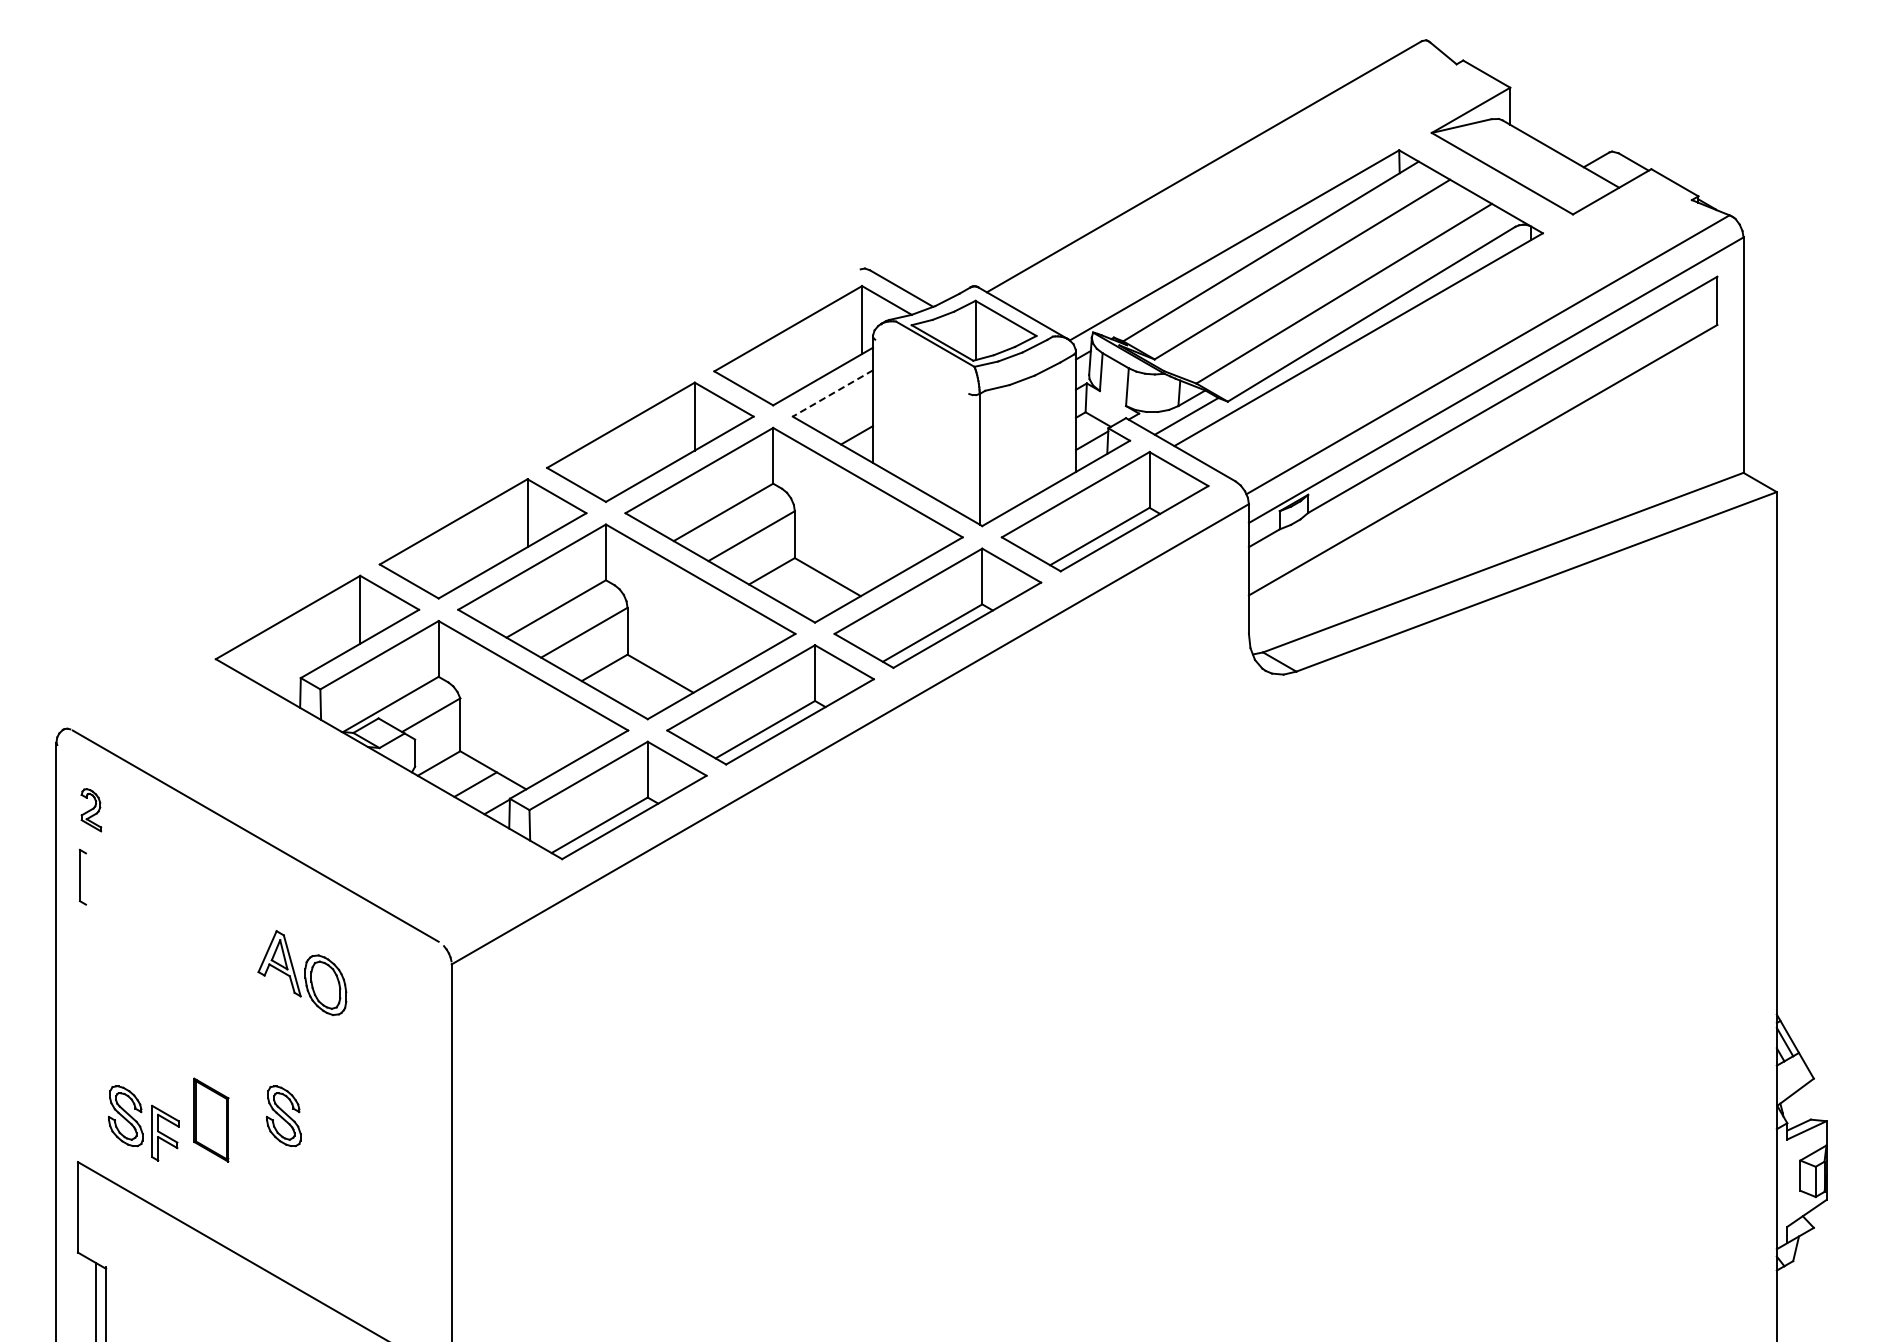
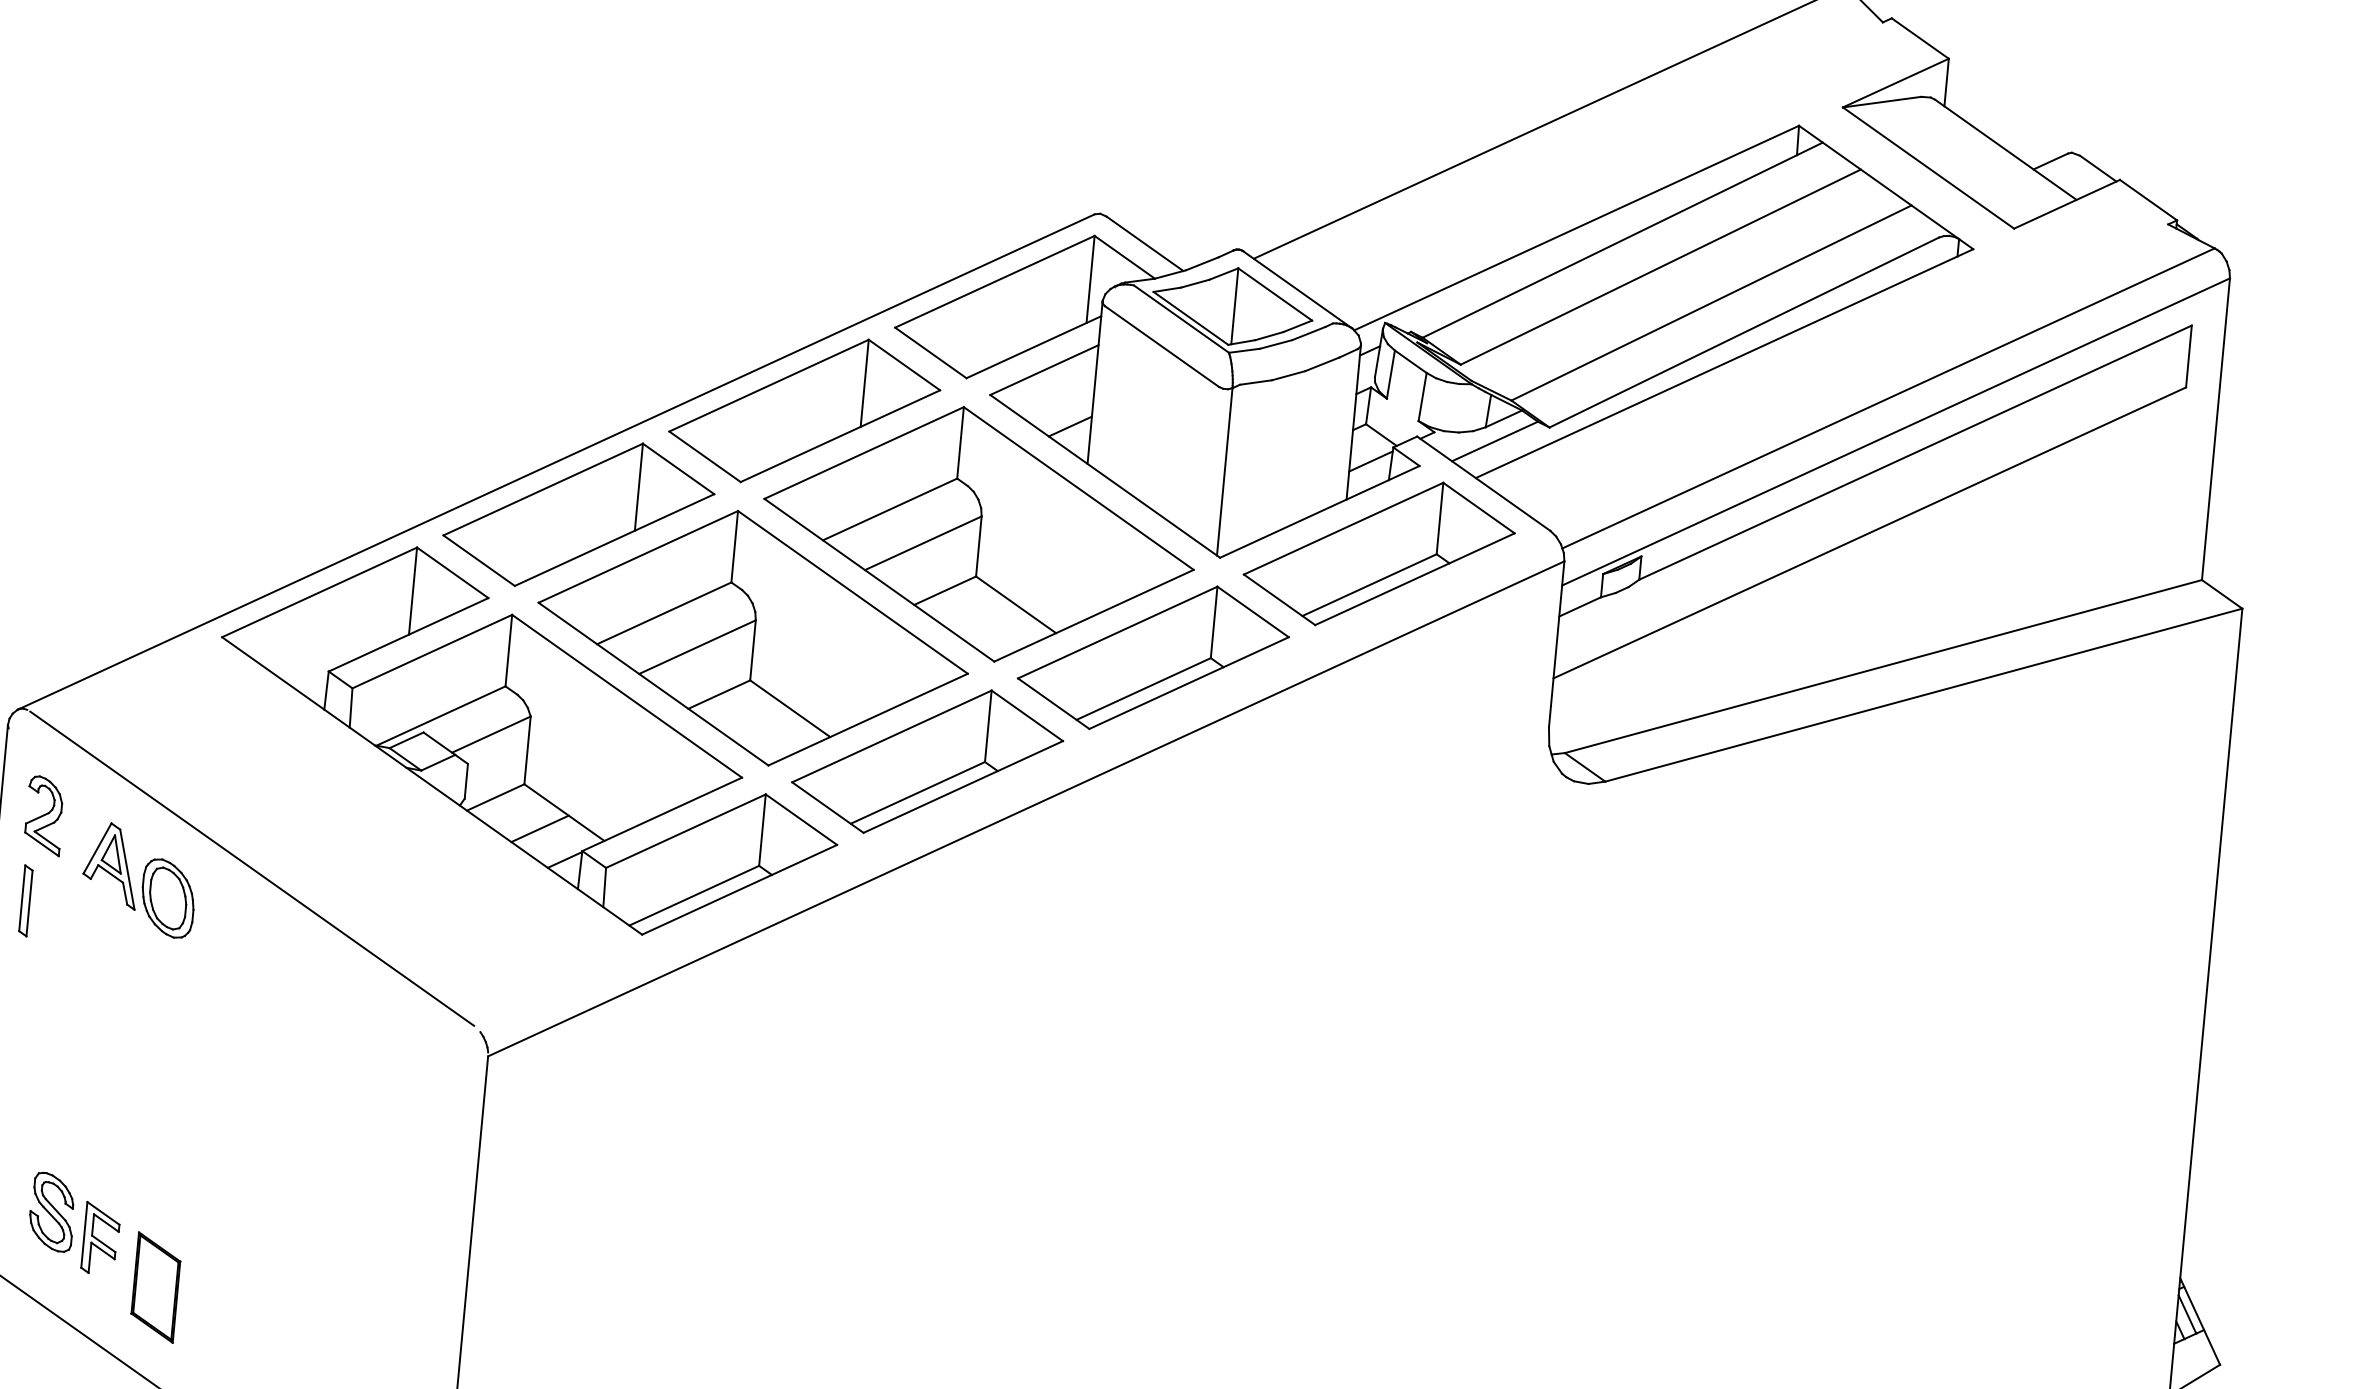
line: (922, 366) -> (1162, 346), added
line: (832, 393) -> (1043, 370), dashed -> solid
line: (461, 499) -> (555, 461), added
part: (91, 810) -> (44, 816), size x1.43
line: (85, 878) -> (28, 902), added
part: (302, 973) -> (139, 880), moved
part: (283, 1116) -> (254, 1231), removed
part: (211, 1119) -> (156, 1286), moved

